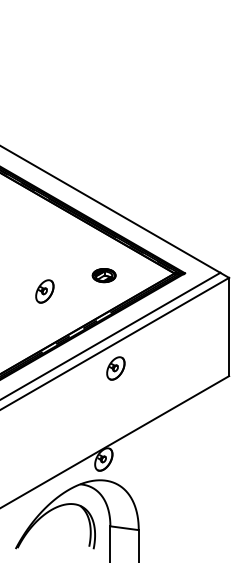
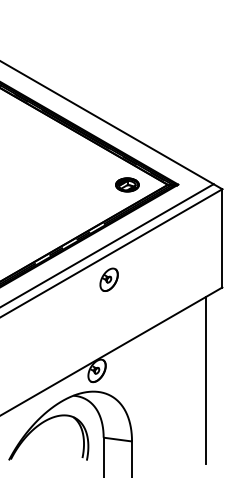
part: (103, 275) -> (126, 184), moved
part: (44, 291) -> (37, 202), removed
line: (212, 468) -> (205, 379), added

